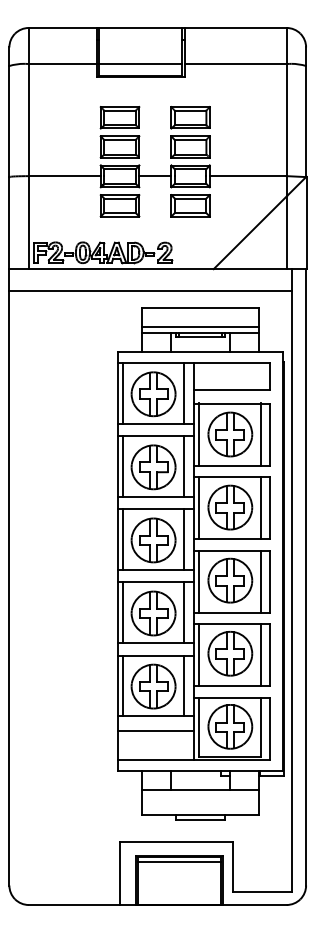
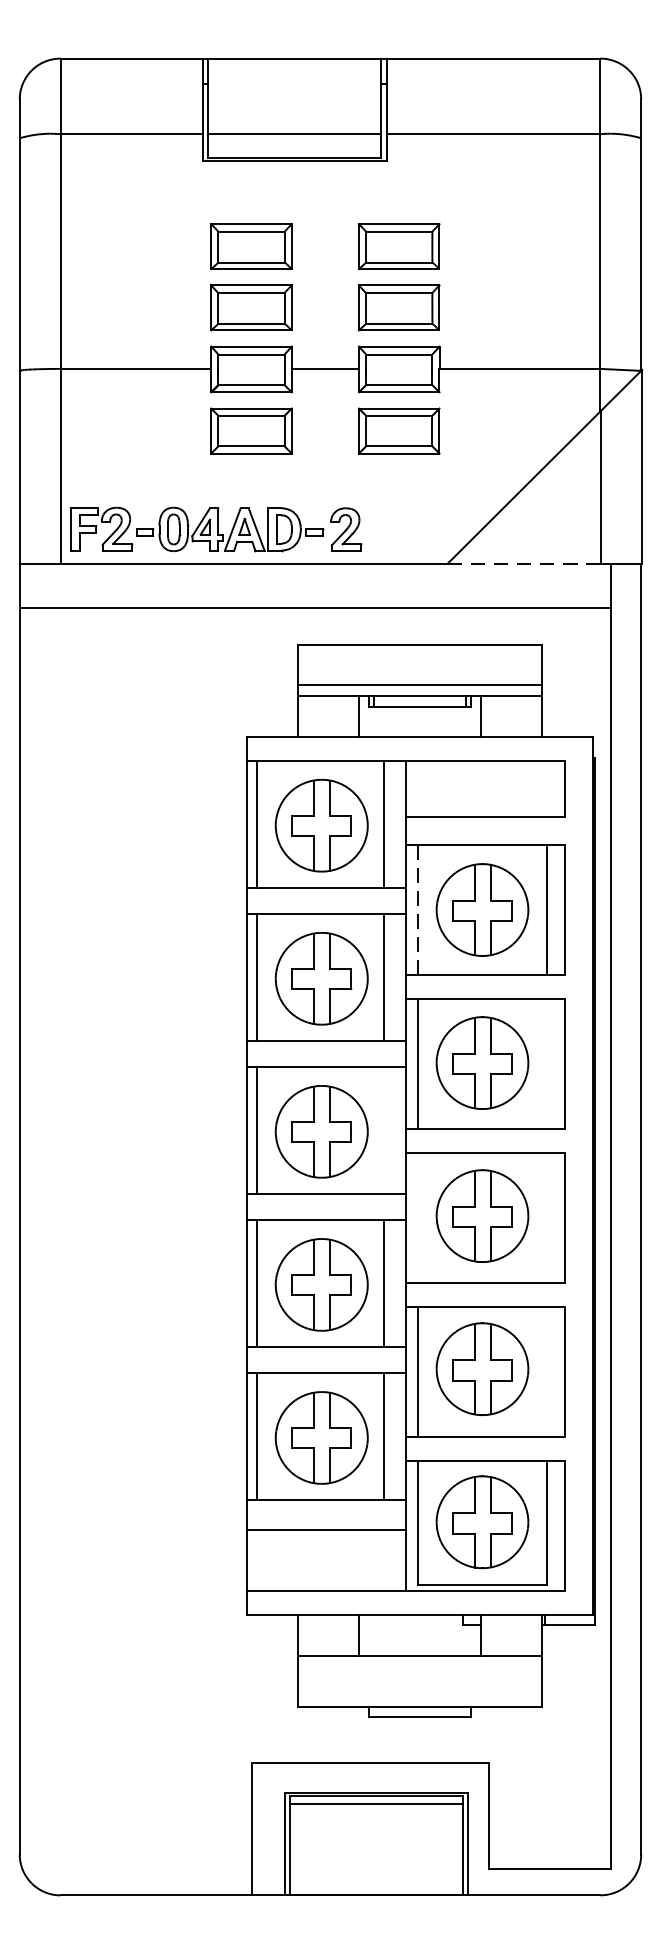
line: (250, 269) -> (524, 564), solid -> dashed
line: (199, 435) -> (417, 912), solid -> dashed
line: (261, 508) -> (547, 1064), removed
line: (183, 539) -> (384, 1129), removed
line: (199, 581) -> (417, 1217), removed
line: (261, 581) -> (547, 1217), removed
line: (261, 655) -> (547, 1372), removed

